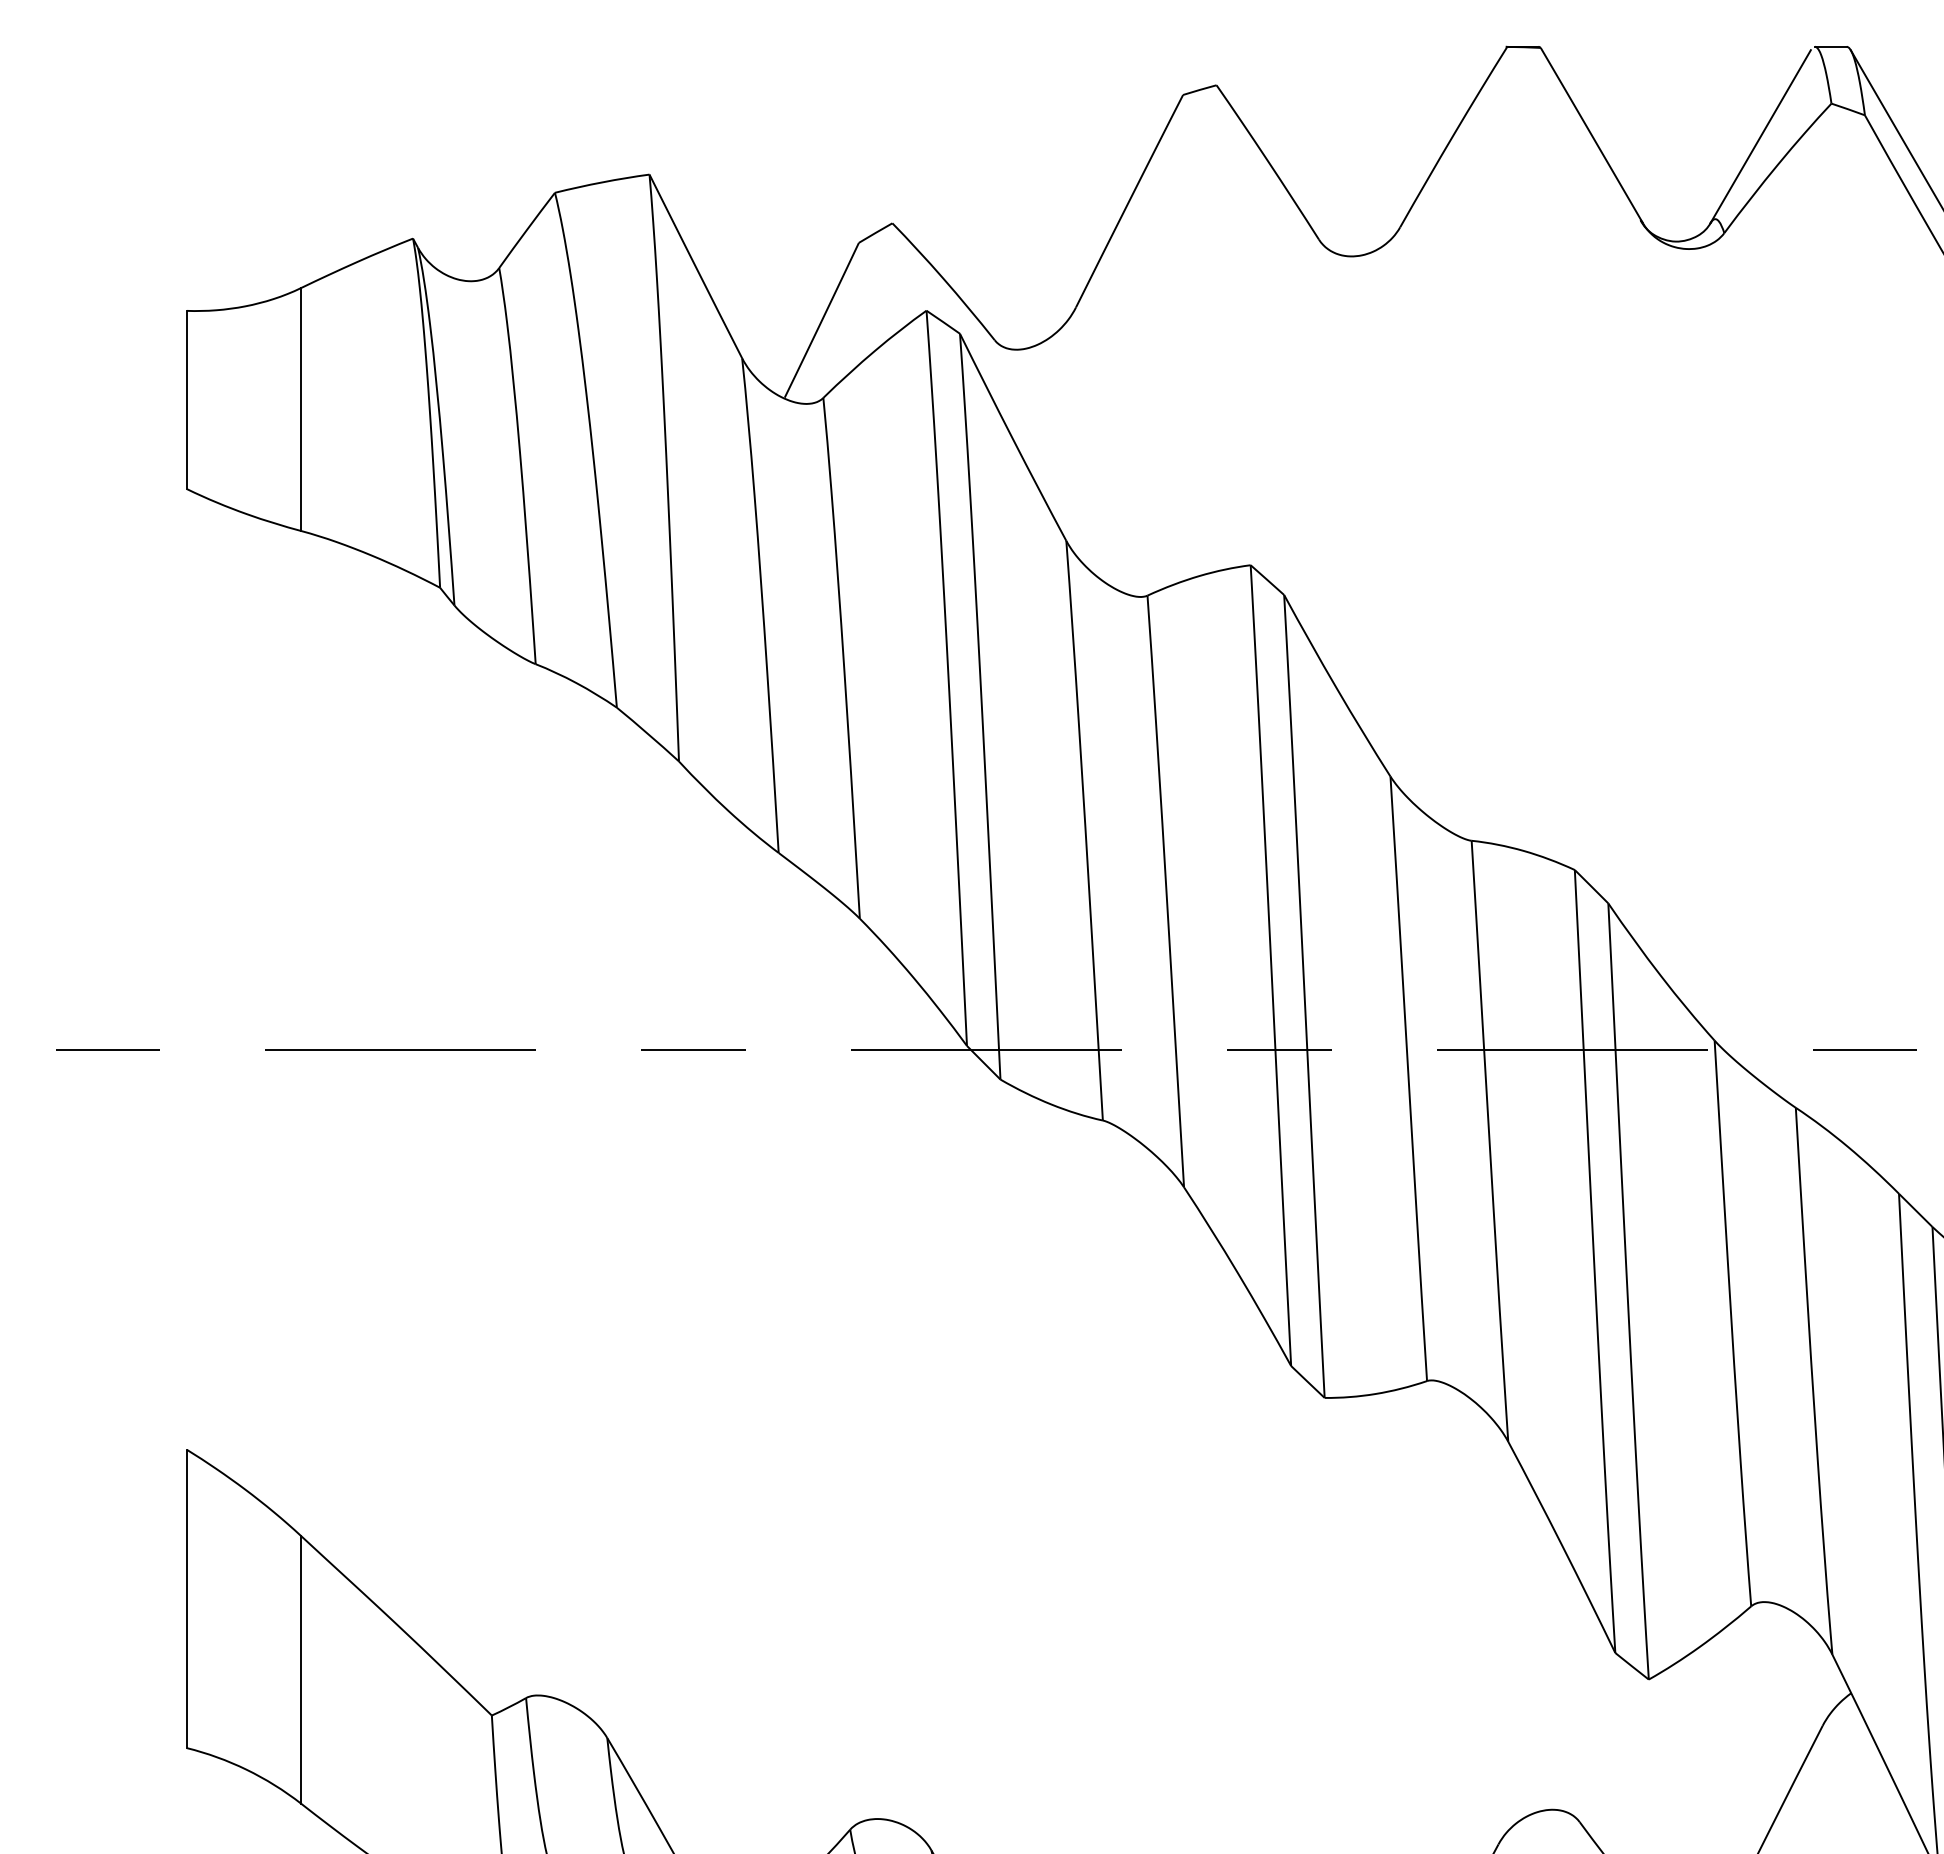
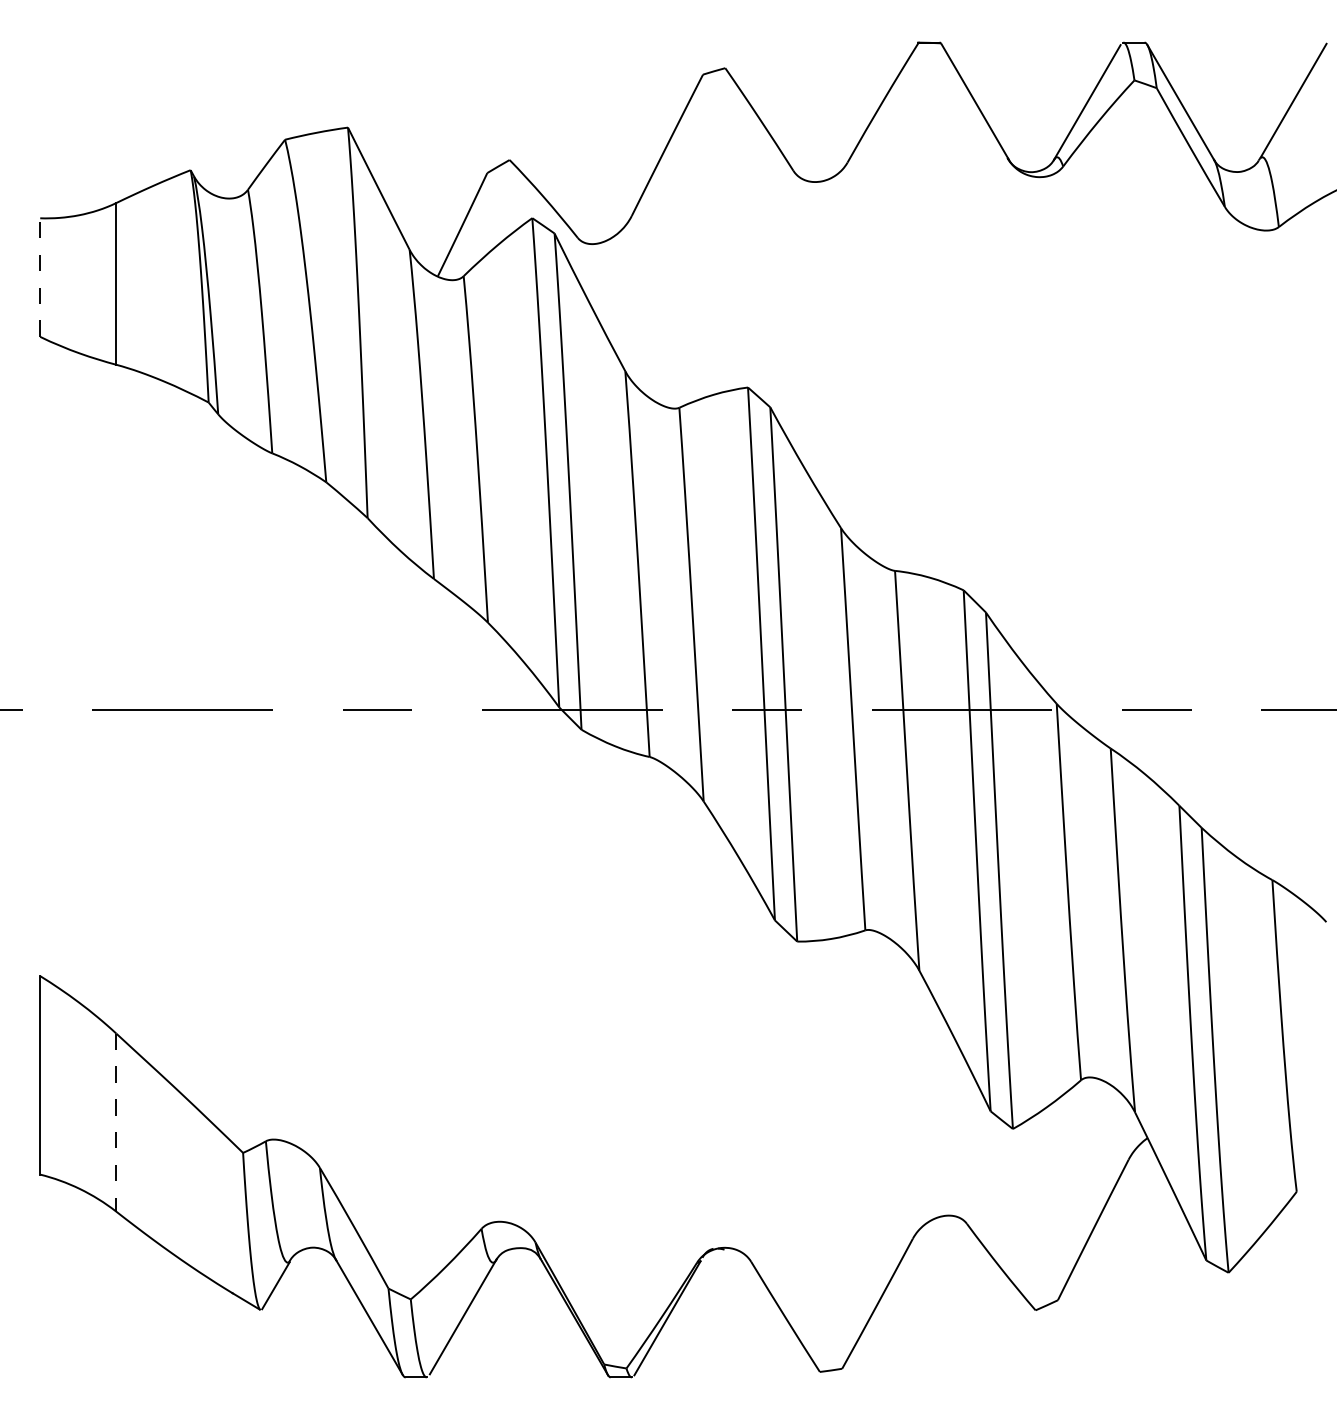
line: (187, 399) -> (40, 277), solid -> dashed
line: (301, 1671) -> (116, 1123), solid -> dashed

